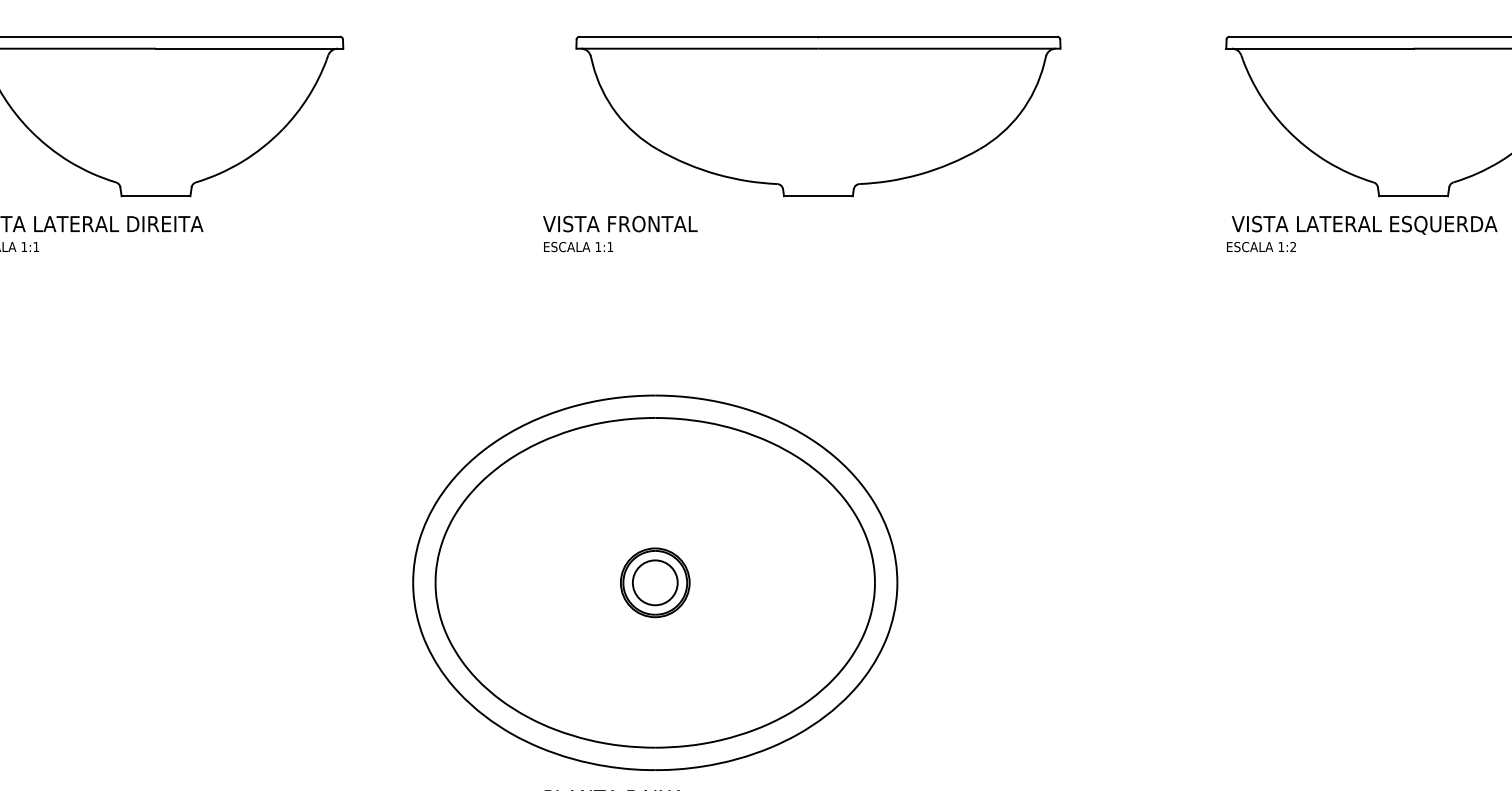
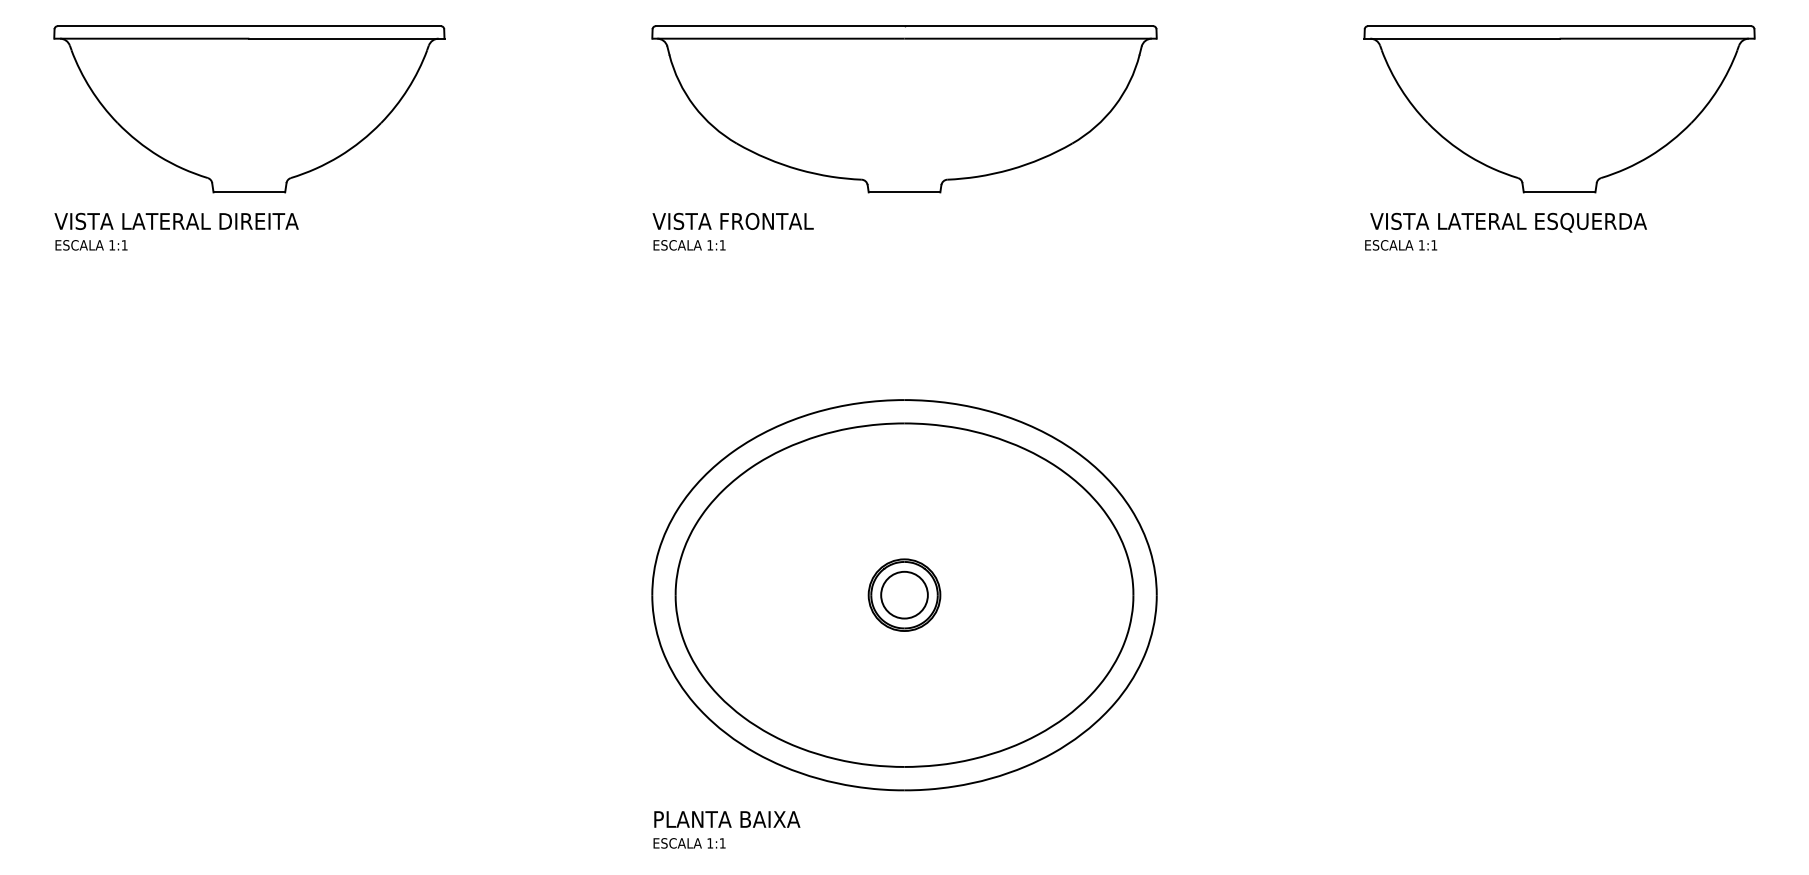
part: (818, 116) -> (904, 109), moved
text: (1292, 247) -> (1433, 245), 1:2 -> 1:1
part: (655, 583) -> (904, 595), moved

